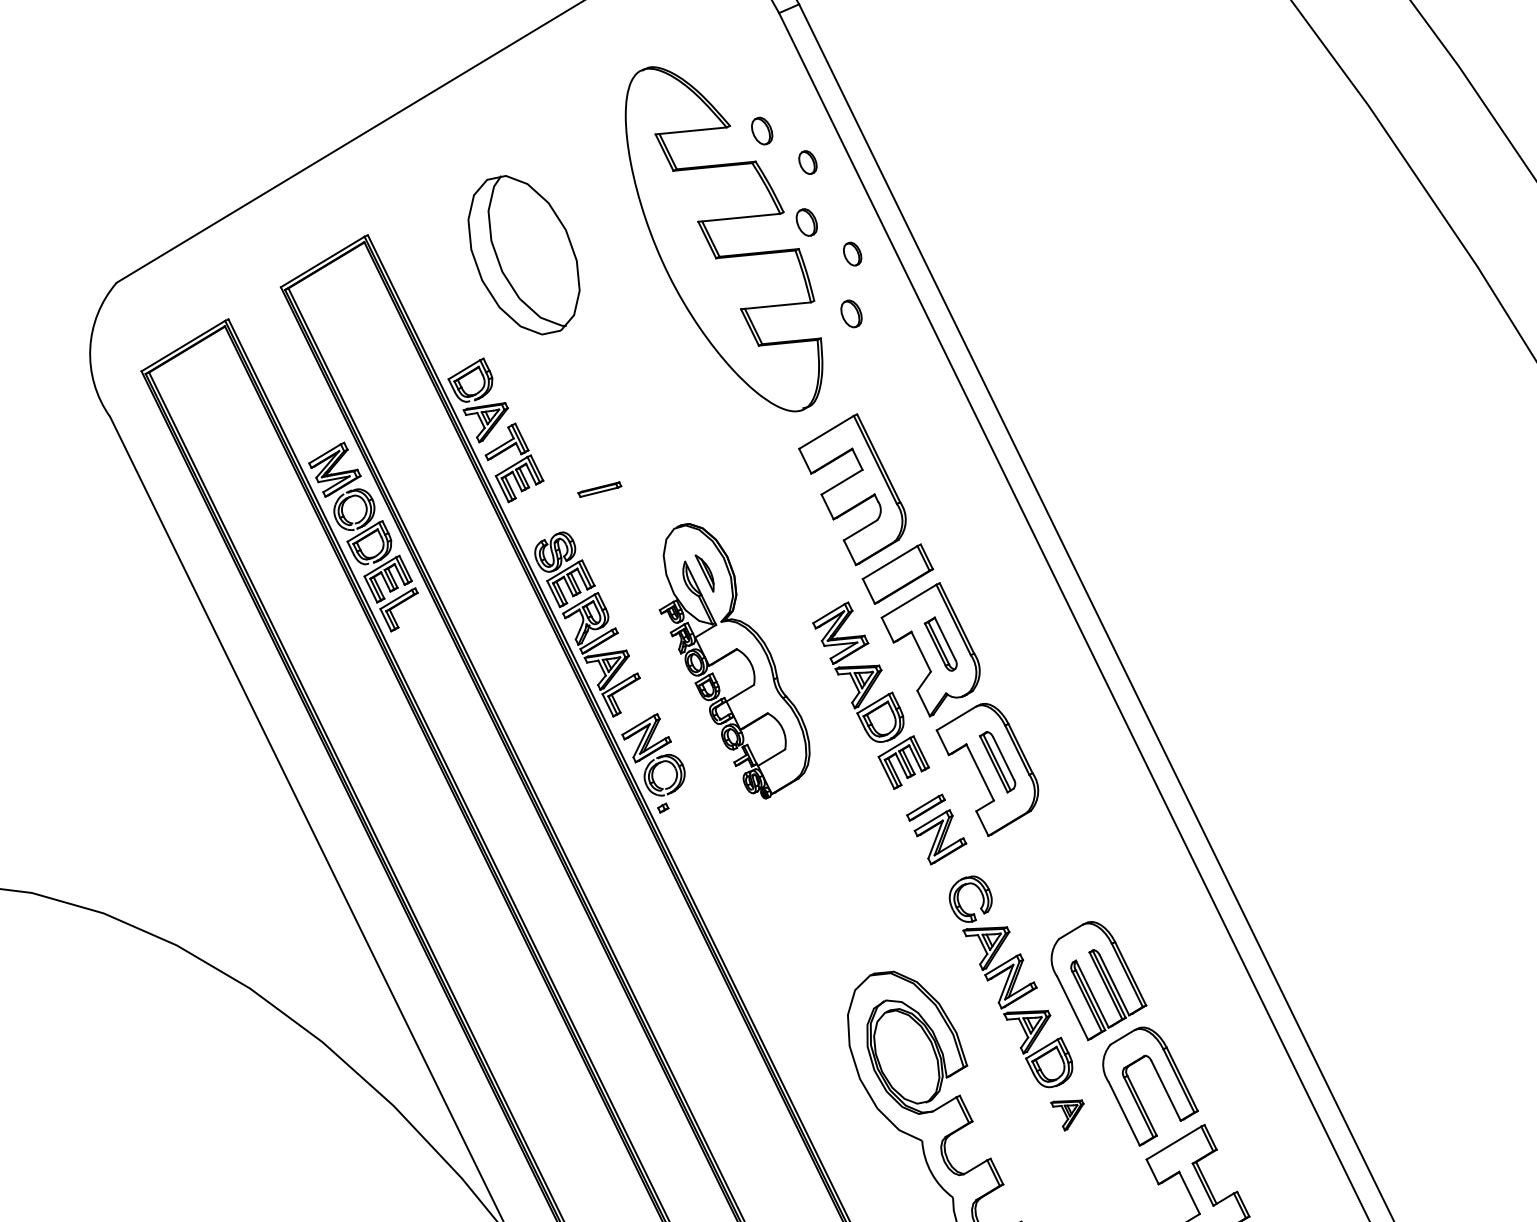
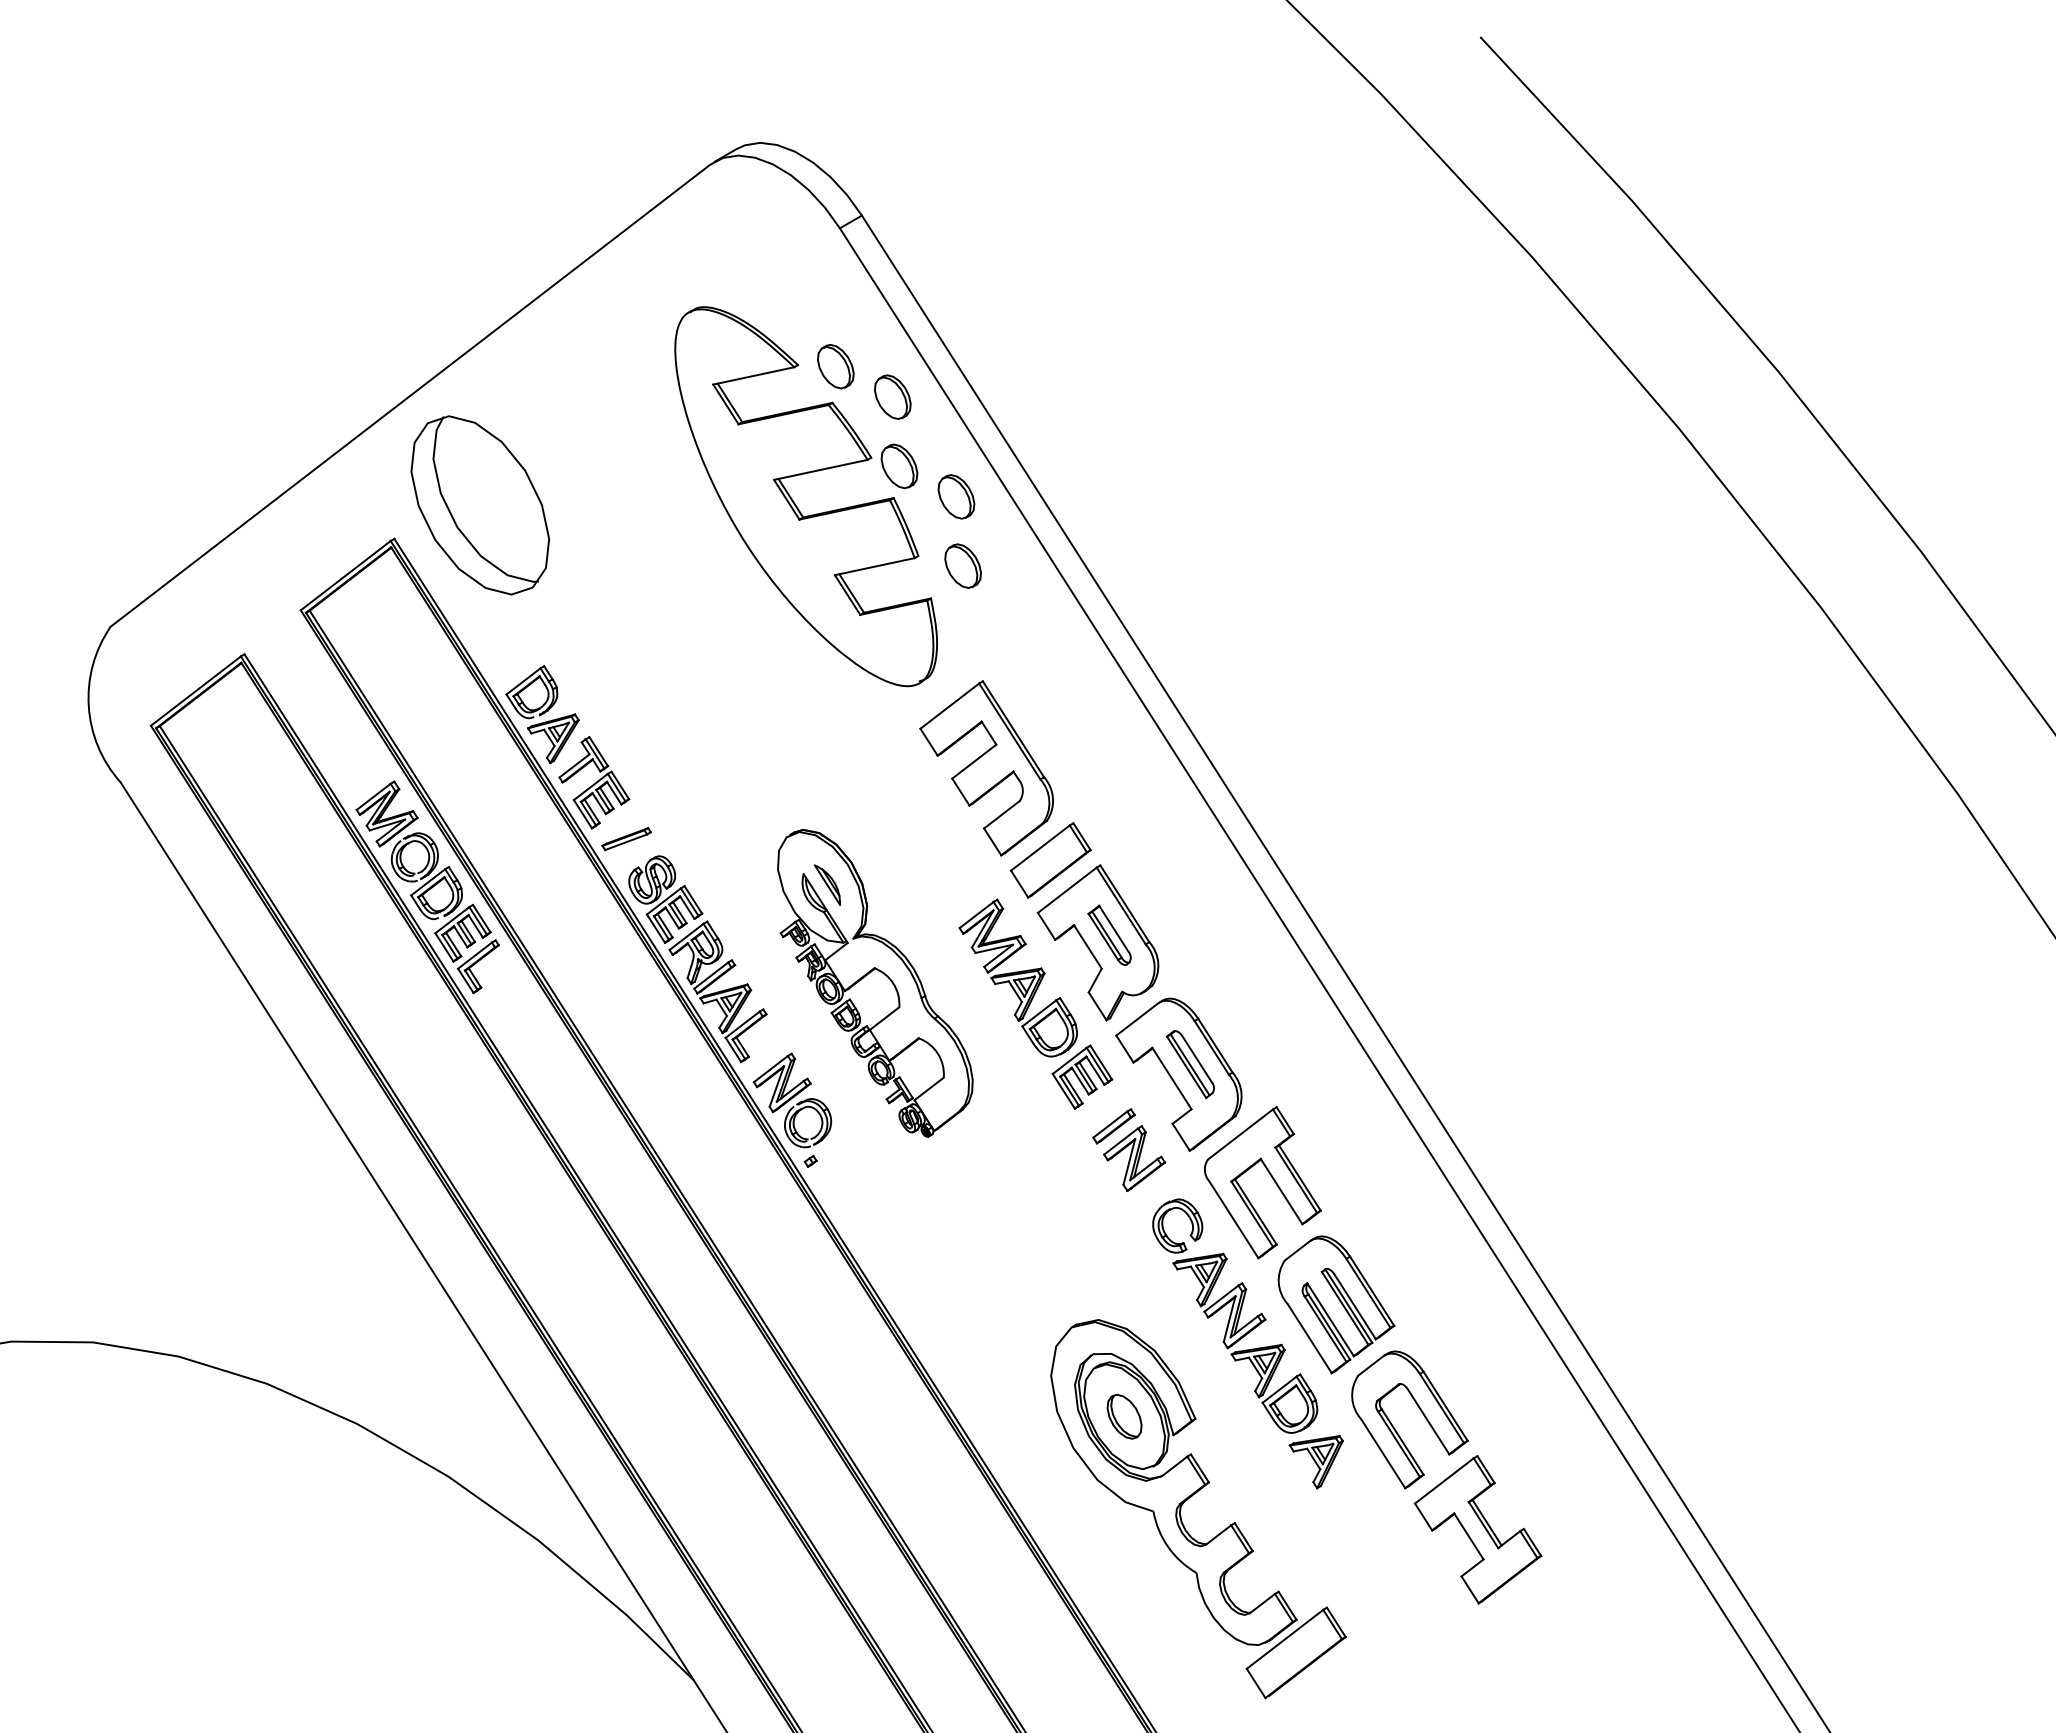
part: (761, 130) -> (835, 366), size x1.43
part: (807, 162) -> (892, 396), size x1.67
part: (806, 222) -> (899, 466), size x1.43
part: (852, 253) -> (956, 496), size x1.67
part: (523, 255) -> (479, 505), moved
part: (851, 313) -> (962, 565), size x1.43
part: (599, 490) -> (626, 839), moved
part: (1054, 865) -> (1270, 1176), added
part: (906, 1056) -> (1124, 1416), added
part: (1065, 1114) -> (1315, 1462), size x1.43

